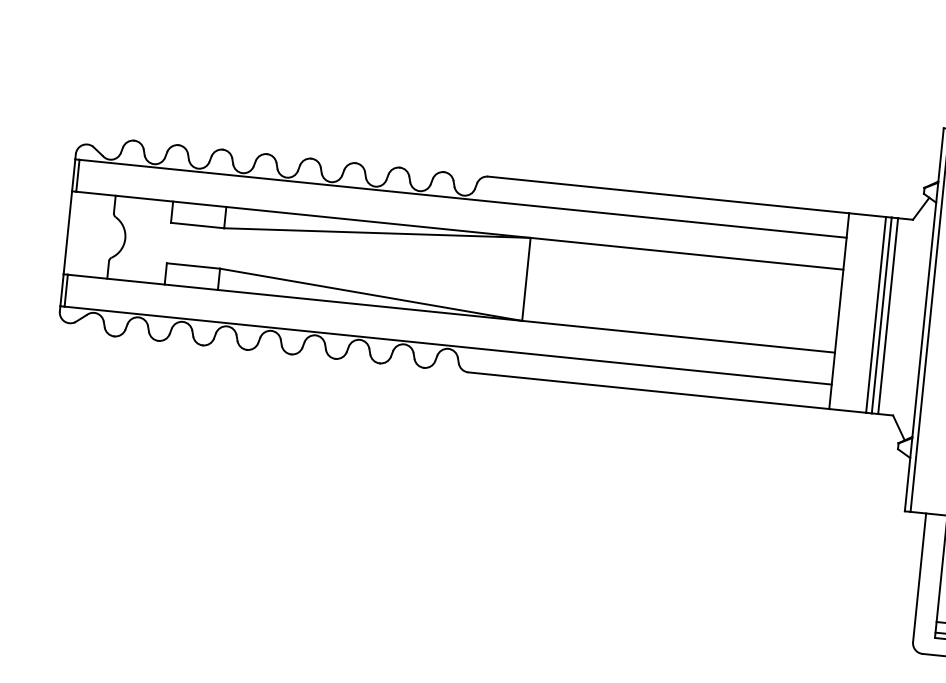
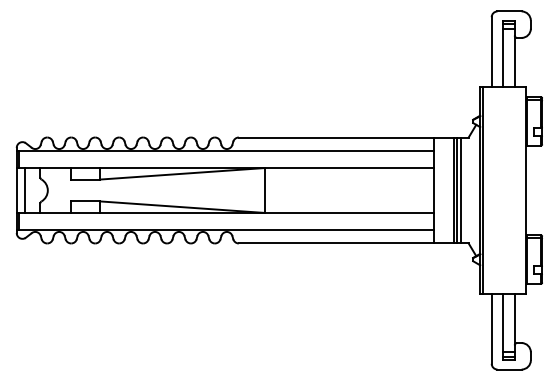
line: (84, 234) -> (25, 190), added

